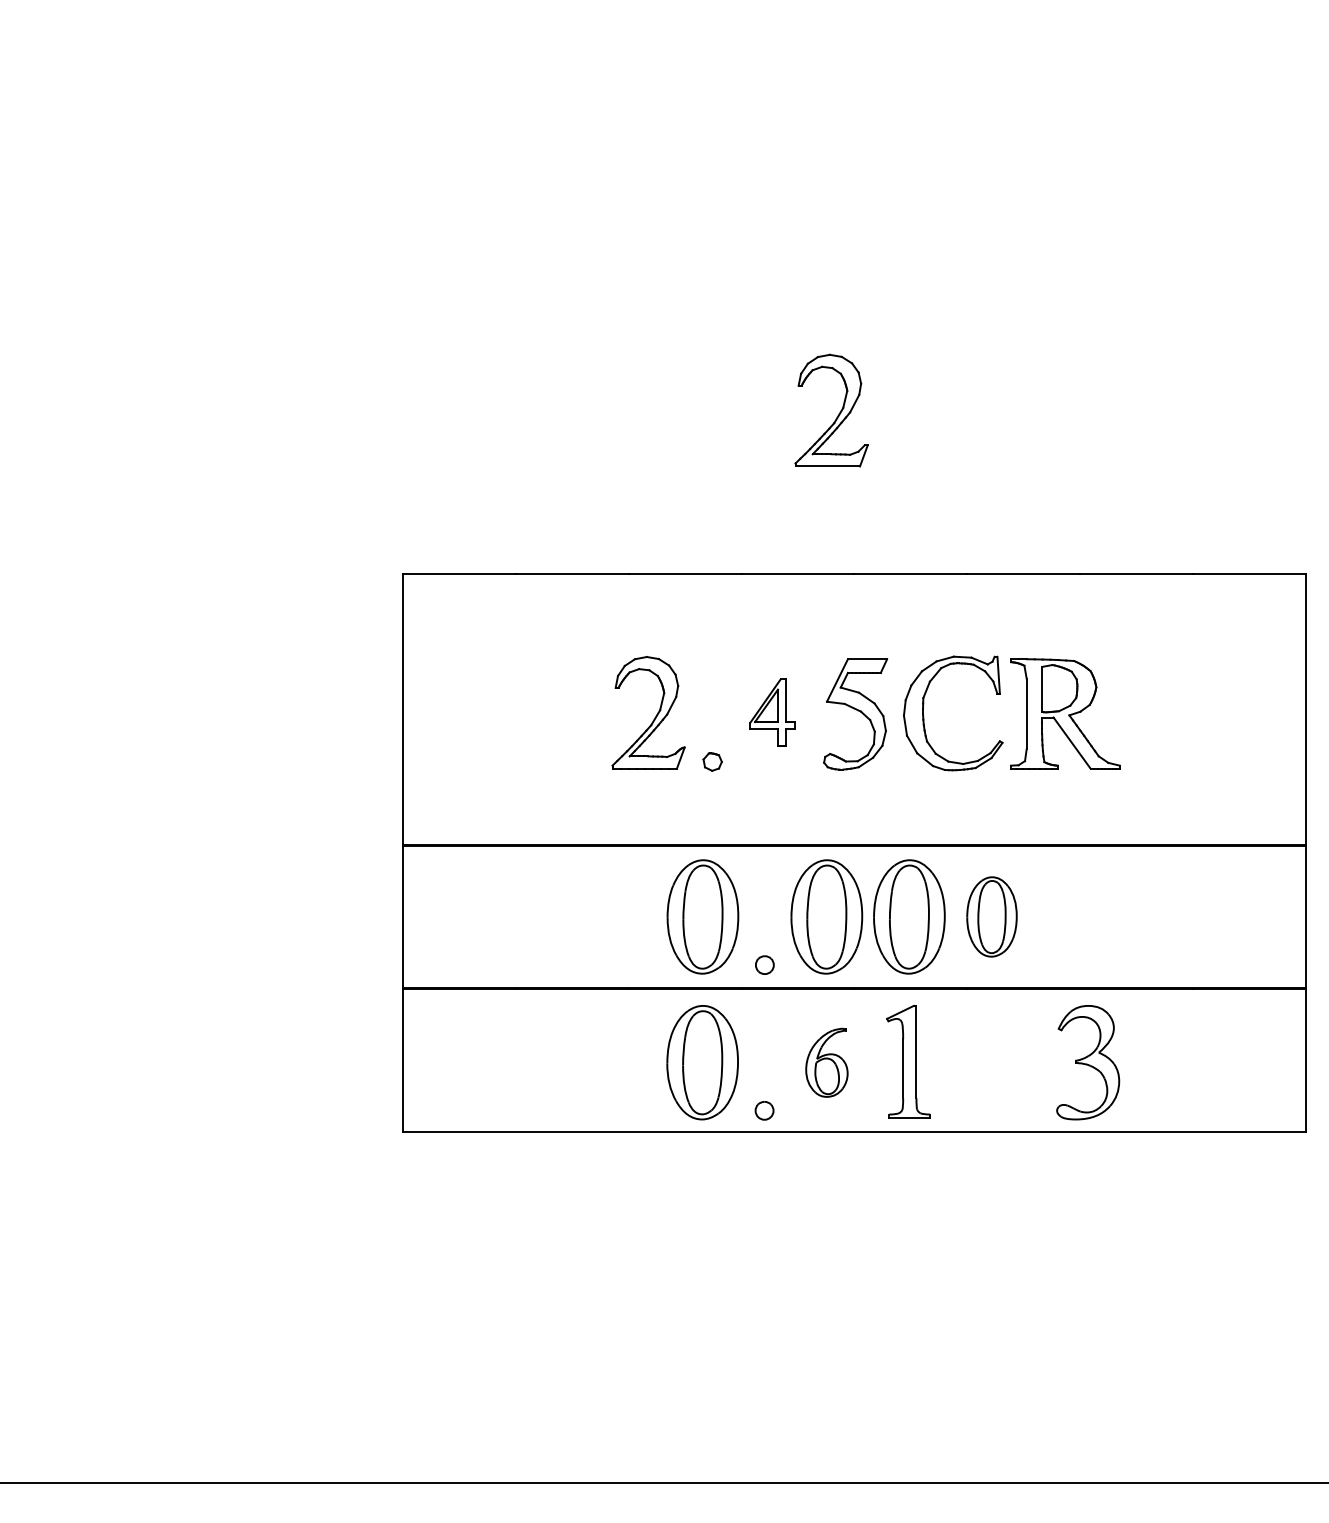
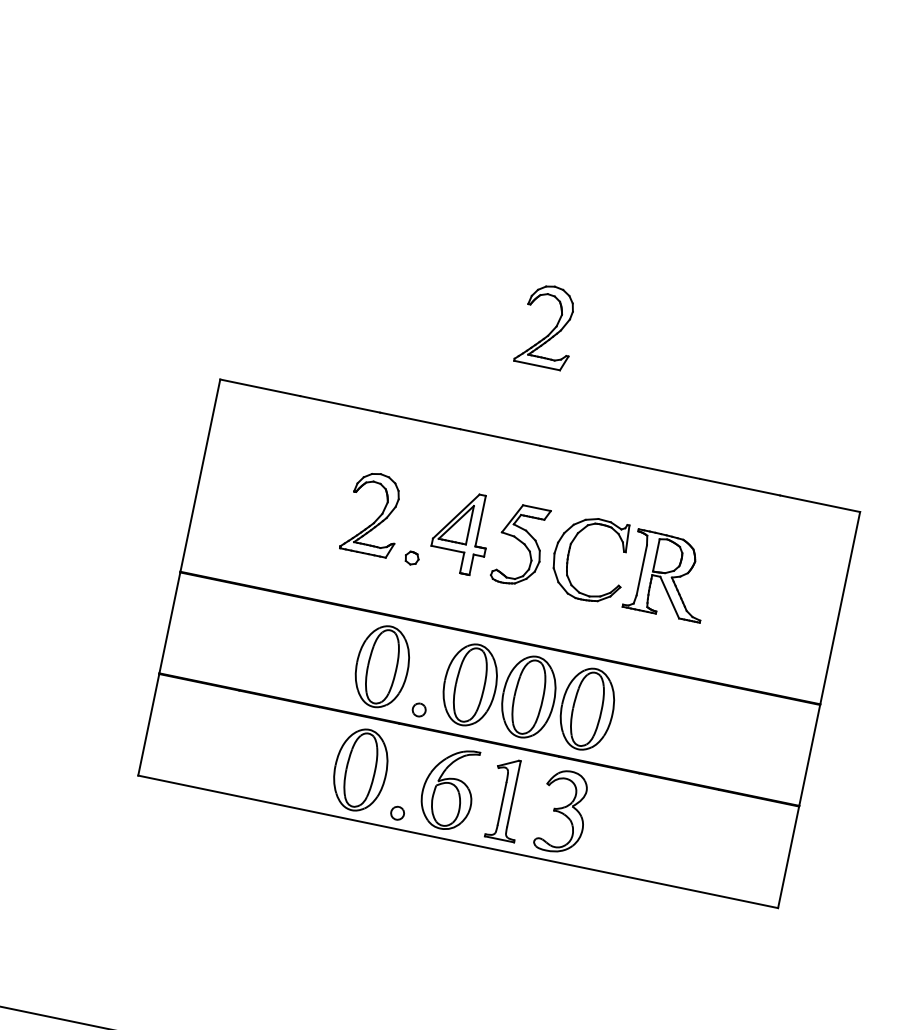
part: (772, 712) -> (461, 531), size x1.67
part: (991, 916) -> (587, 708), size x1.43
part: (826, 1062) -> (448, 788), size x1.67
part: (1088, 1062) -> (563, 811), moved

